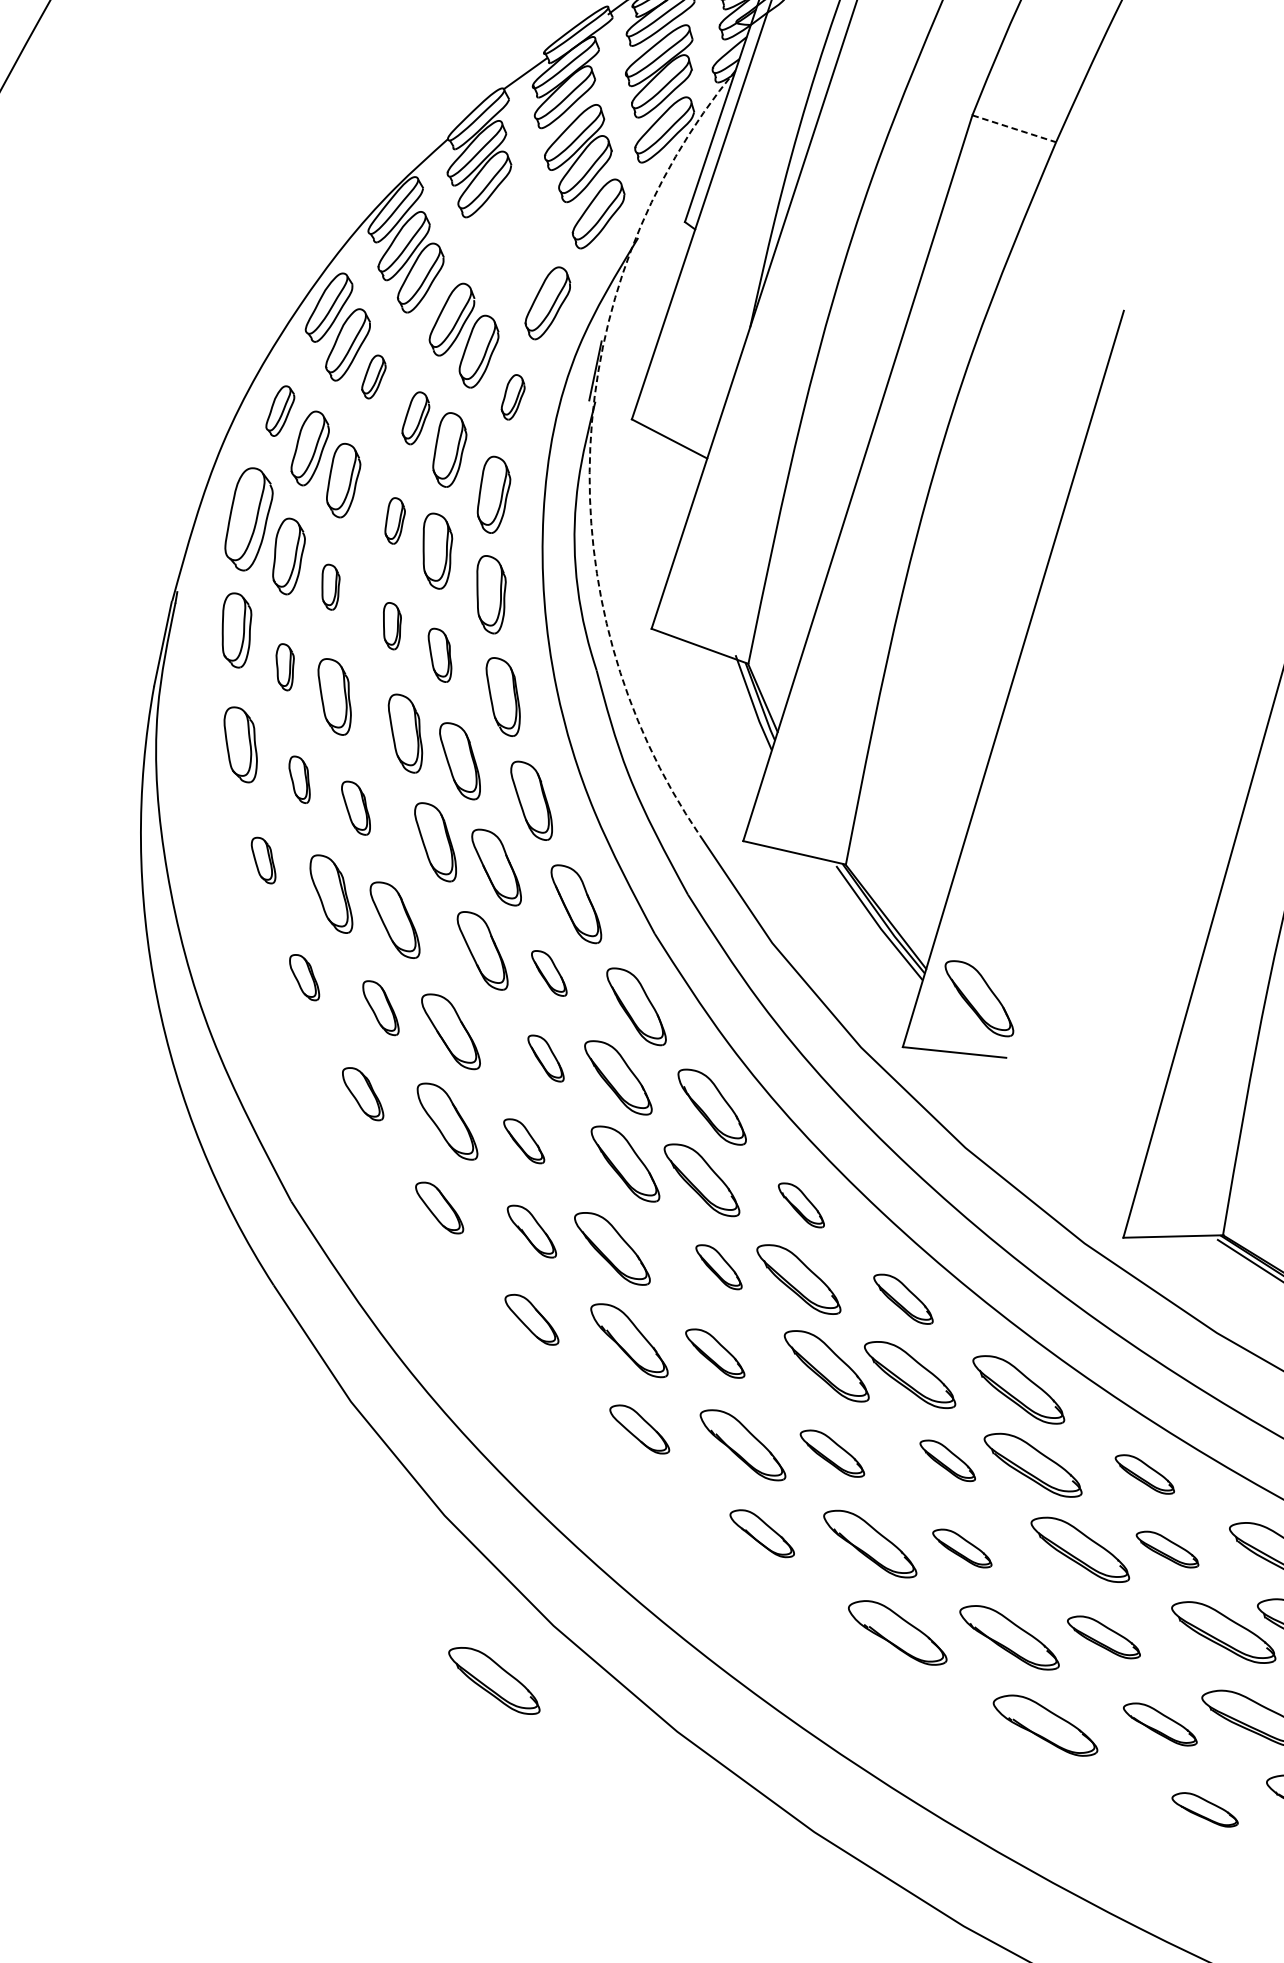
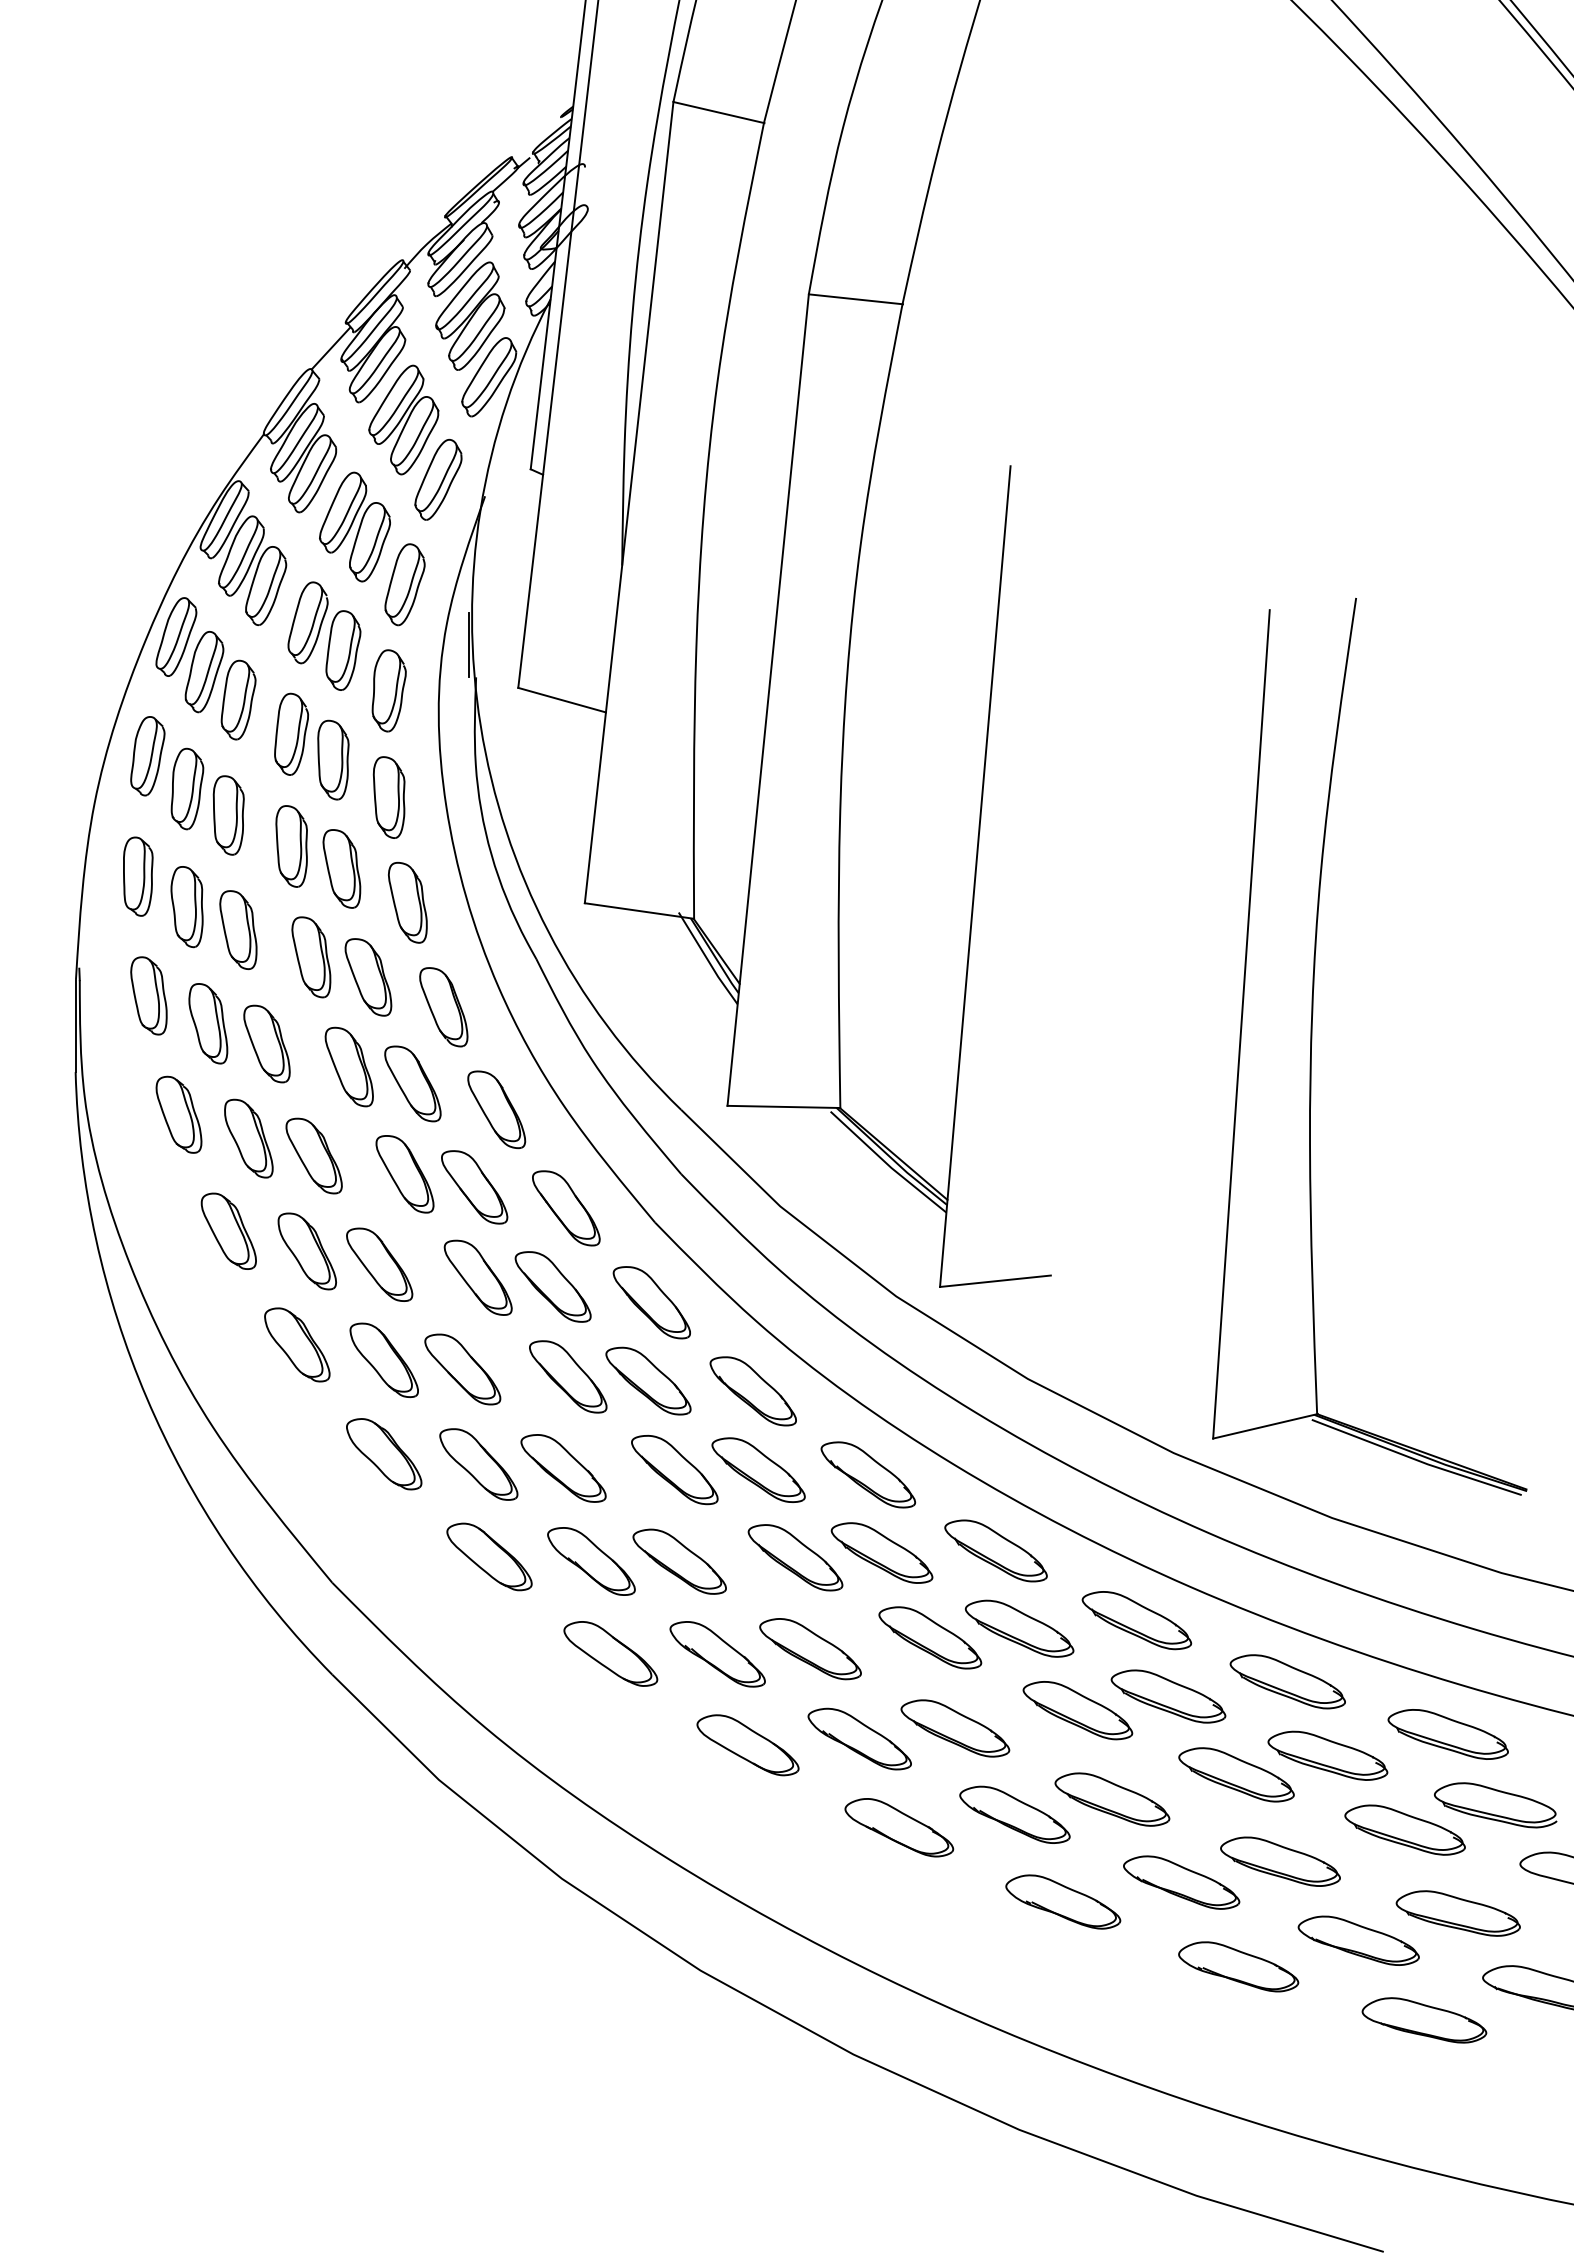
line: (1014, 129) -> (856, 299), dashed -> solid
part: (513, 240) -> (354, 526), added
part: (374, 376) -> (238, 699), size x1.67
part: (512, 397) -> (388, 690), size x1.67
part: (280, 411) -> (147, 756), size x1.43
part: (416, 417) -> (291, 733), size x1.43
arc: (590, 447) -> (480, 726), dashed -> solid
part: (248, 519) -> (138, 876), size x0.71
part: (394, 520) -> (291, 846), size x1.67
part: (330, 586) -> (238, 929), size x1.67
part: (391, 626) -> (311, 957), size x1.67
part: (439, 655) -> (368, 977), size x1.43
part: (284, 666) -> (208, 1023), size x1.67
part: (299, 779) -> (248, 1138), size x1.67
part: (355, 807) -> (313, 1155), size x1.43
part: (263, 859) -> (228, 1230), size x1.67
part: (548, 972) -> (552, 1286), size x1.67
part: (304, 977) -> (297, 1344), size x1.67
part: (979, 997) -> (1009, 1218), removed
part: (380, 1007) -> (383, 1359), size x1.43
part: (546, 1057) -> (568, 1376), size x1.67
part: (363, 1094) -> (384, 1454), size x1.43
part: (524, 1141) -> (563, 1468), size x1.67
part: (801, 1204) -> (868, 1474), size x1.67
part: (439, 1207) -> (489, 1556), size x1.43
part: (532, 1231) -> (591, 1561), size x1.43
part: (719, 1266) -> (795, 1557), size x1.67
part: (903, 1298) -> (995, 1550), size x1.43
part: (531, 1319) -> (610, 1653), size x1.43
part: (715, 1353) -> (810, 1649), size x1.43
part: (639, 1429) -> (747, 1745), size x1.43
part: (832, 1453) -> (955, 1728), size x1.43
part: (947, 1460) -> (1077, 1710), size x1.67
part: (1144, 1473) -> (1287, 1681), size x1.67
part: (762, 1533) -> (899, 1827), size x1.43
part: (962, 1548) -> (1112, 1799), size x1.67
part: (1167, 1549) -> (1327, 1755), size x1.67
part: (1104, 1636) -> (1280, 1861), size x1.43
part: (494, 1680) -> (650, 2040), removed
part: (1160, 1723) -> (1358, 1940), size x1.43
part: (1205, 1809) -> (1424, 2020), size x1.67

